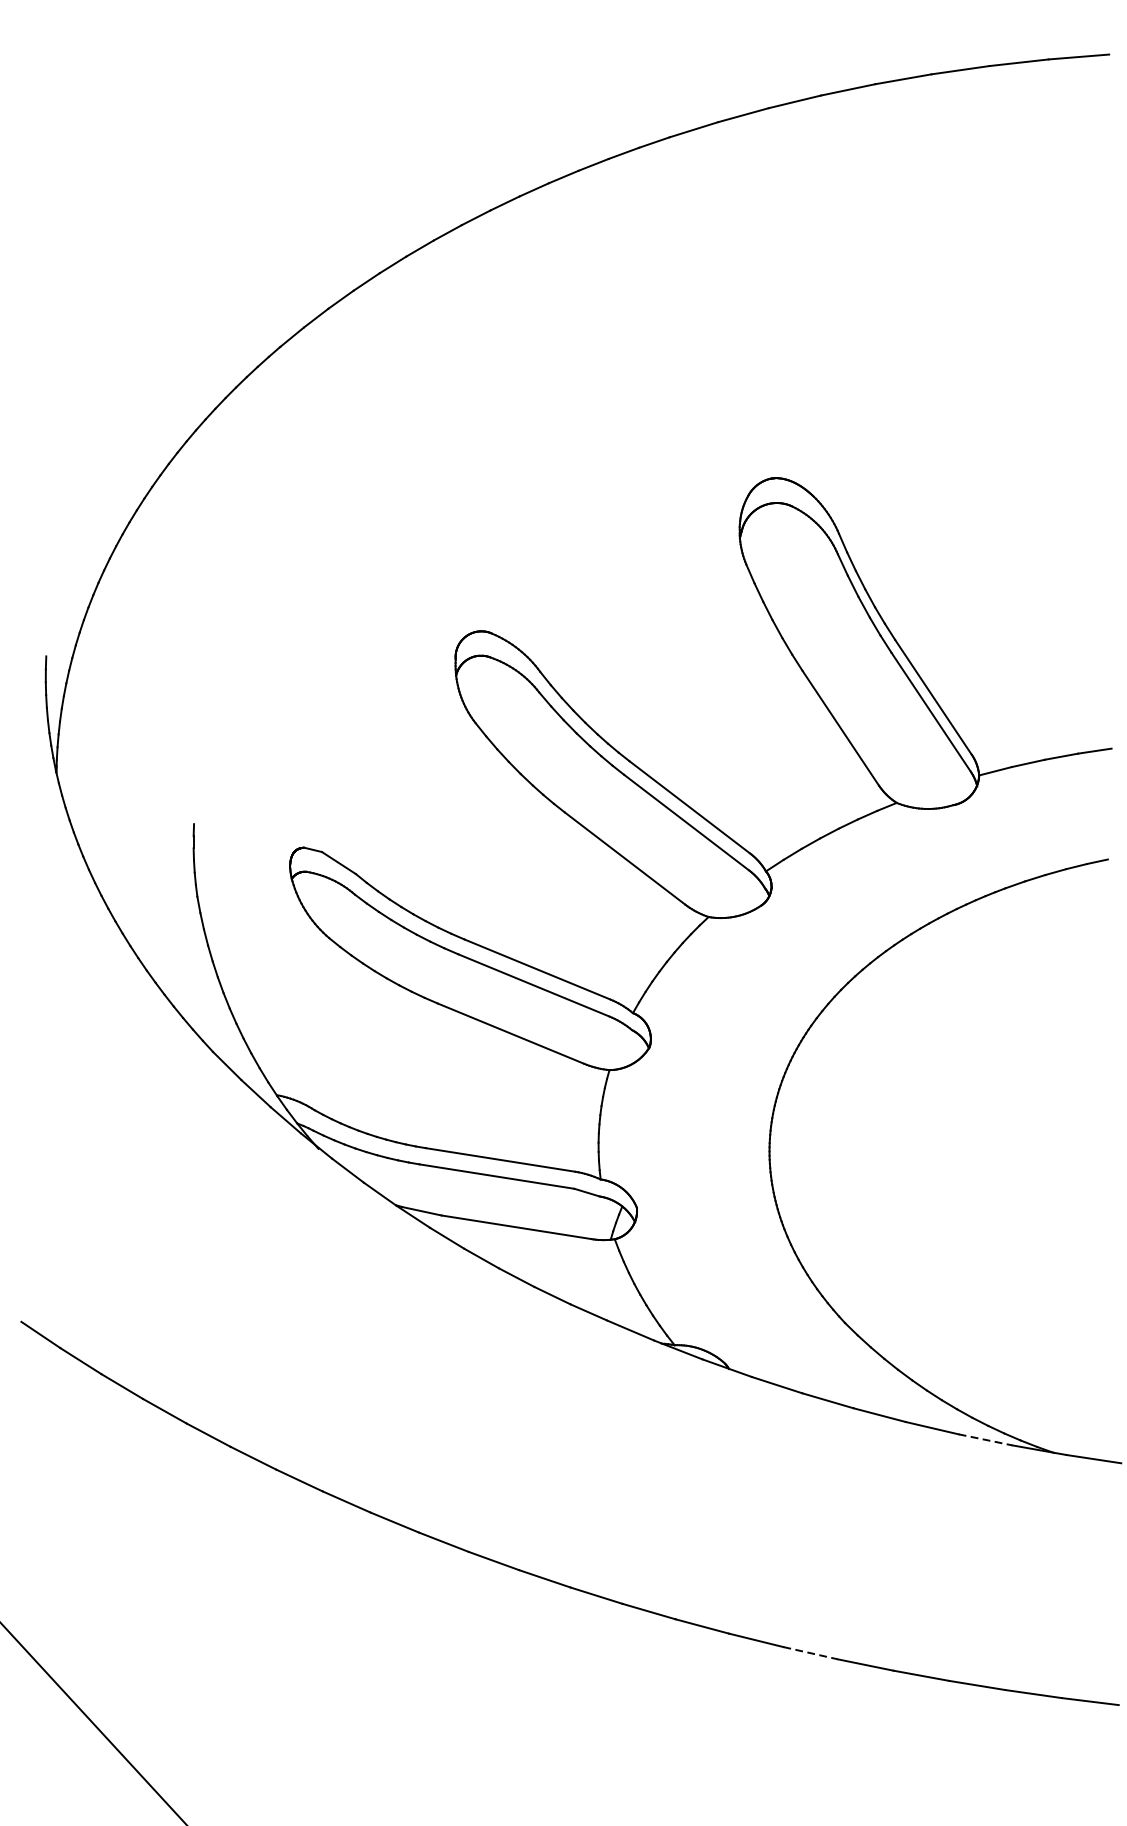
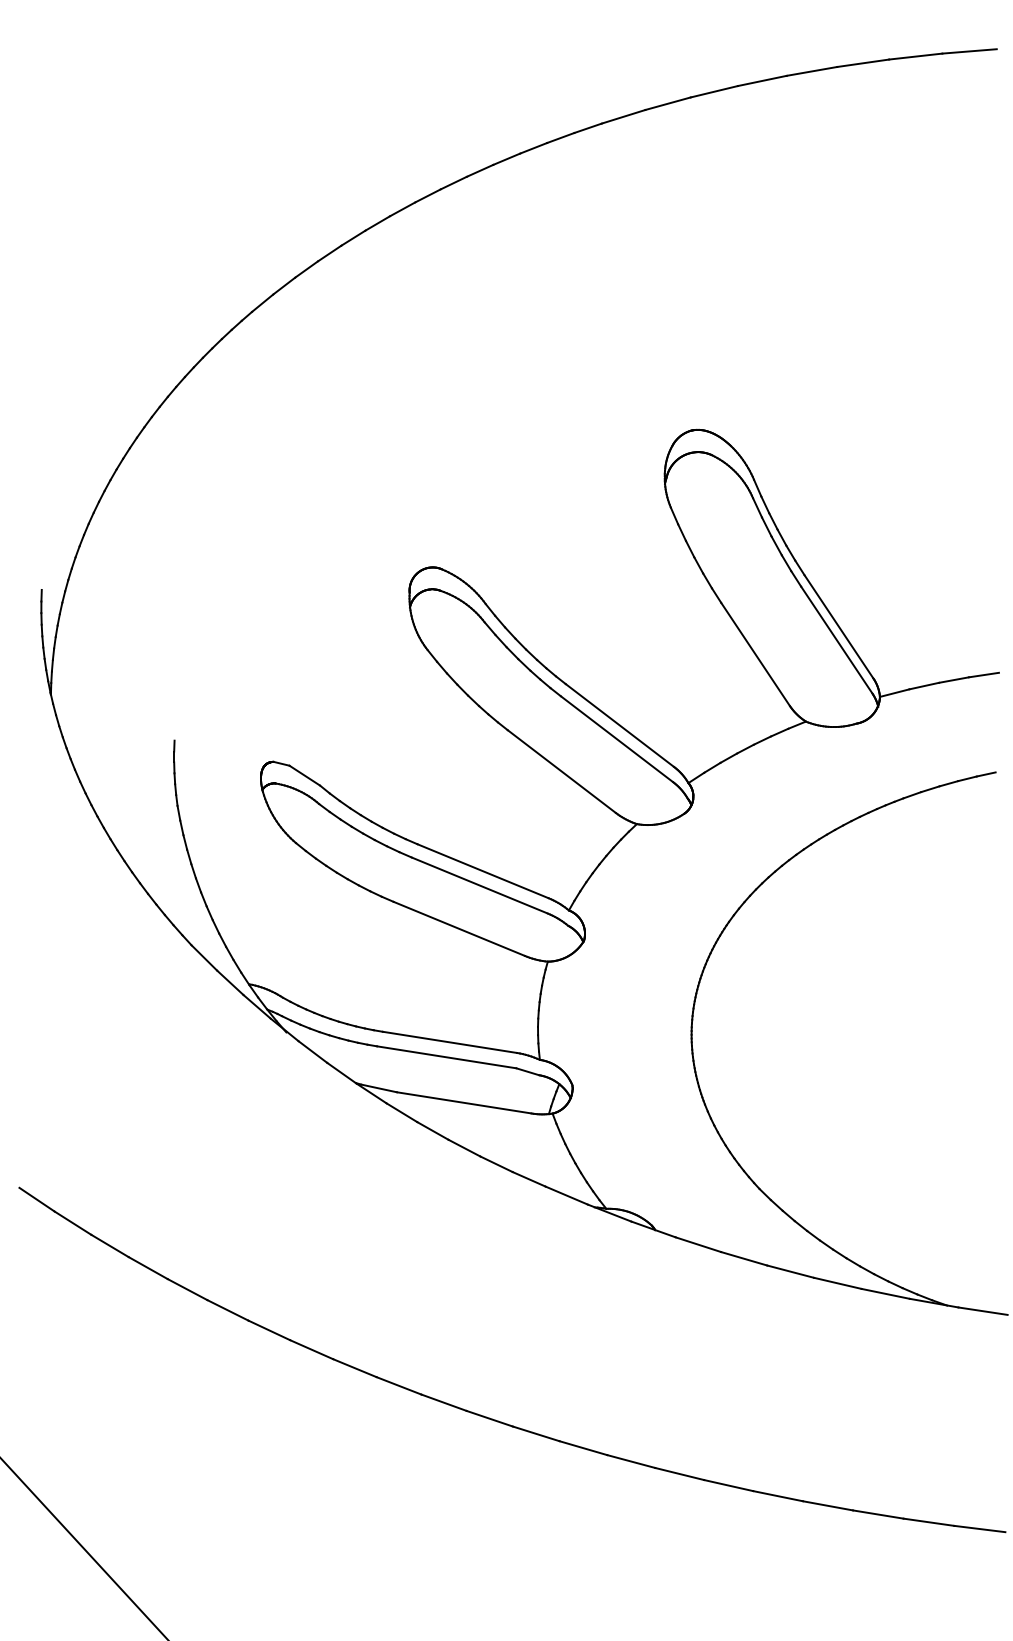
line: (985, 1439) -> (885, 1293), dashed -> solid
line: (811, 1653) -> (729, 1485), dashed -> solid

